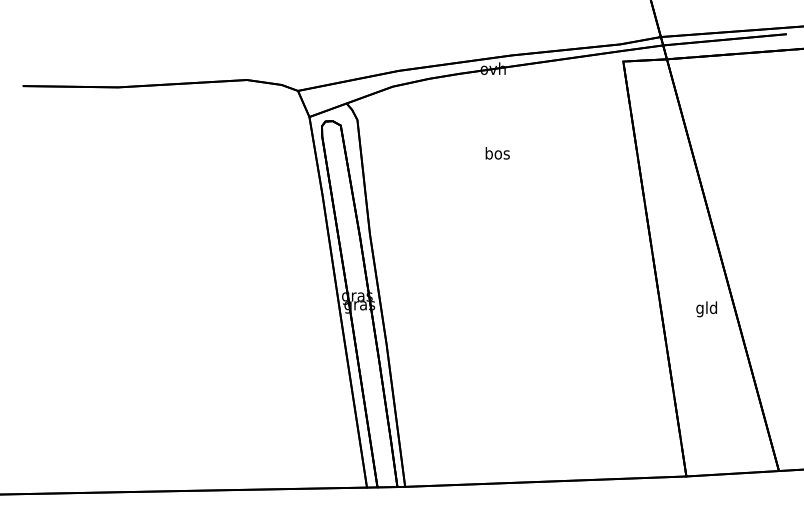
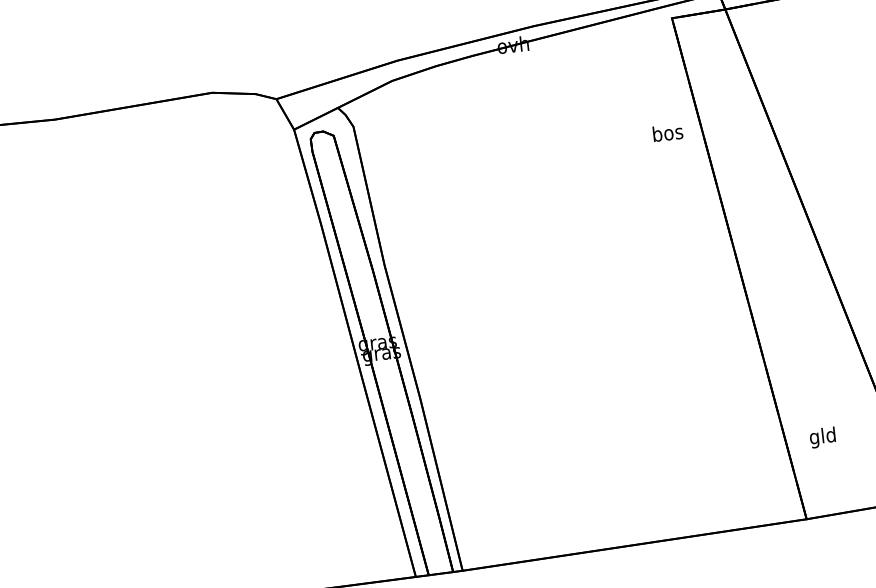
text: (497, 153) -> (667, 133), moved
text: (706, 309) -> (822, 437), moved

